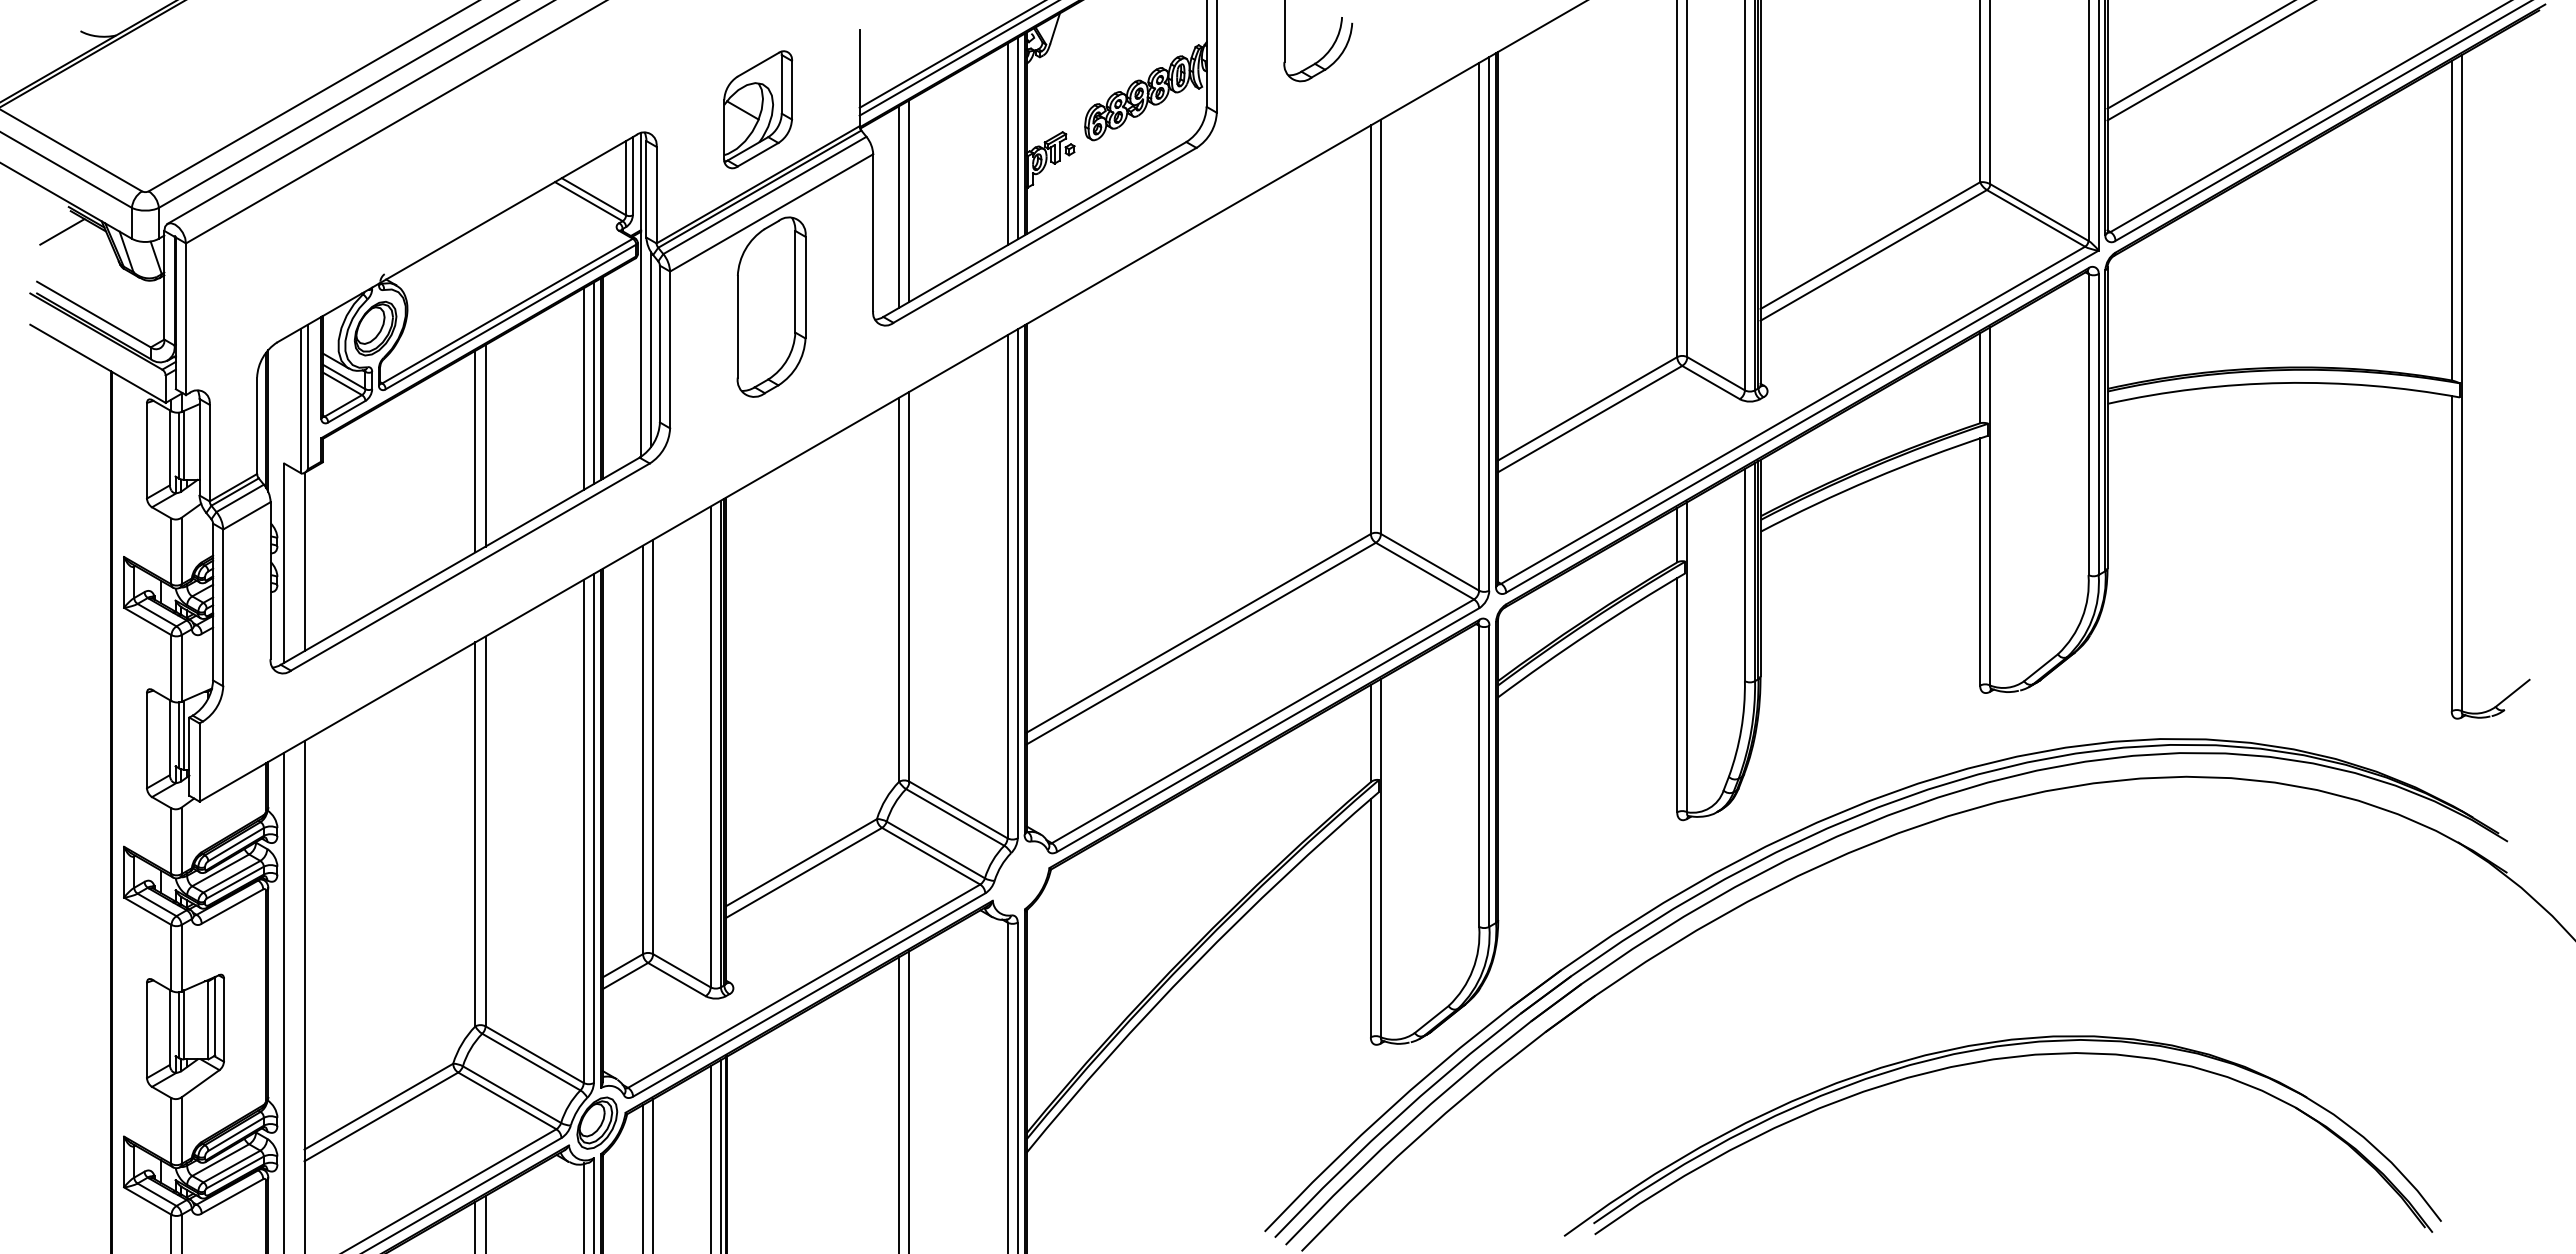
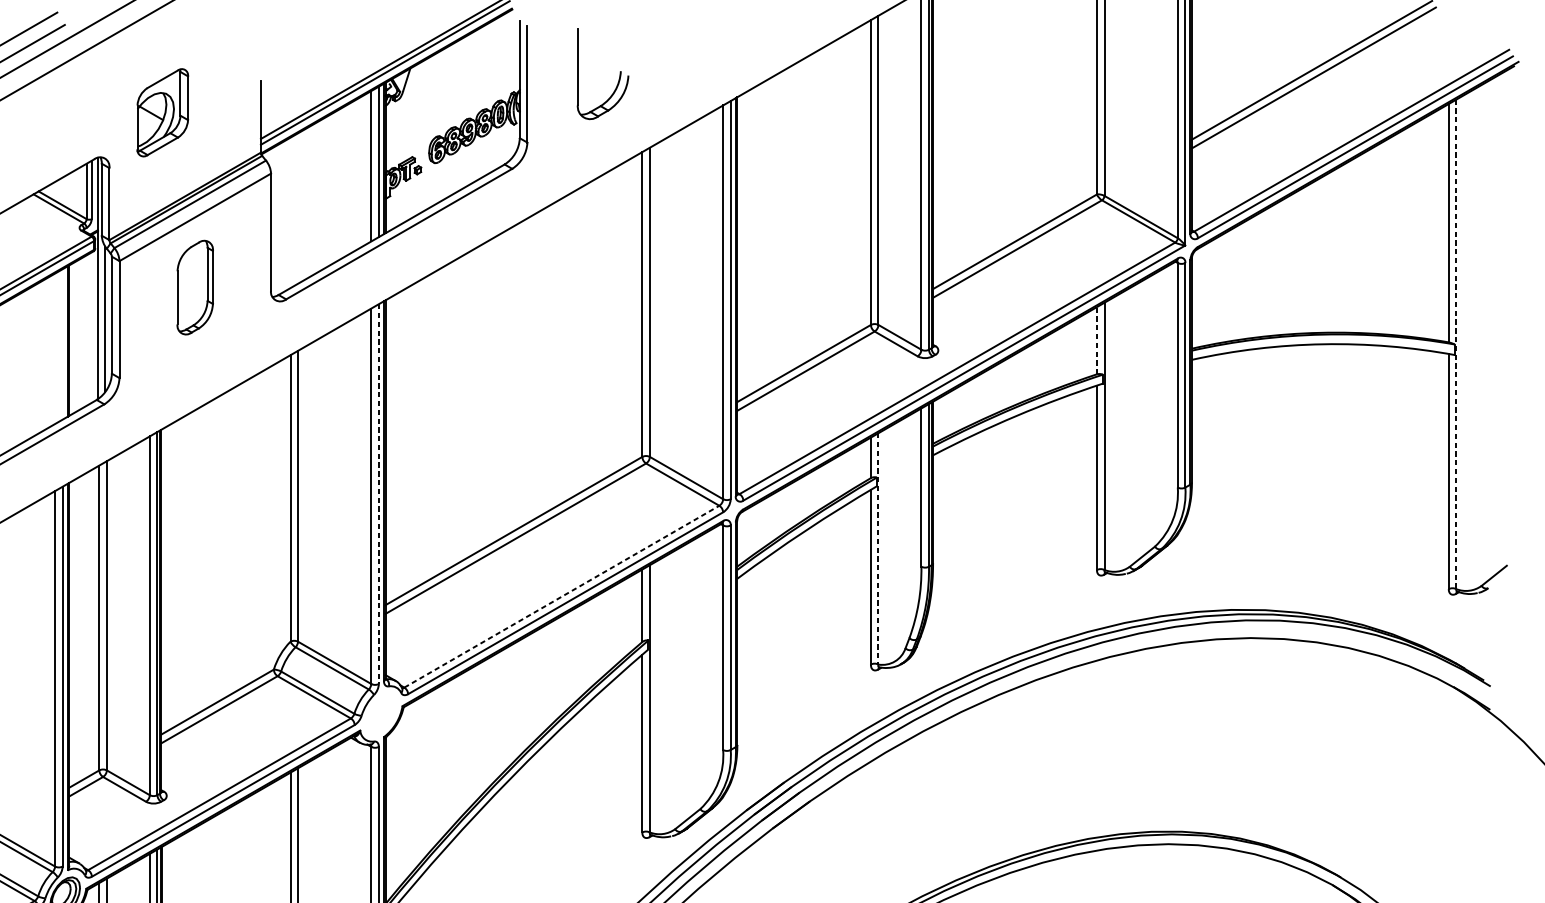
part: (757, 109) -> (162, 112), moved
line: (909, 200) -> (298, 208), removed
line: (899, 206) -> (290, 212), removed
part: (771, 306) -> (195, 287), size x0.7
line: (1980, 377) -> (1097, 340), solid -> dashed
line: (593, 383) -> (62, 344), removed
line: (2461, 383) -> (1456, 344), solid -> dashed
line: (583, 388) -> (54, 348), removed
line: (1017, 583) -> (378, 493), solid -> dashed
line: (1687, 657) -> (878, 549), solid -> dashed
line: (1263, 721) -> (562, 596), solid -> dashed

